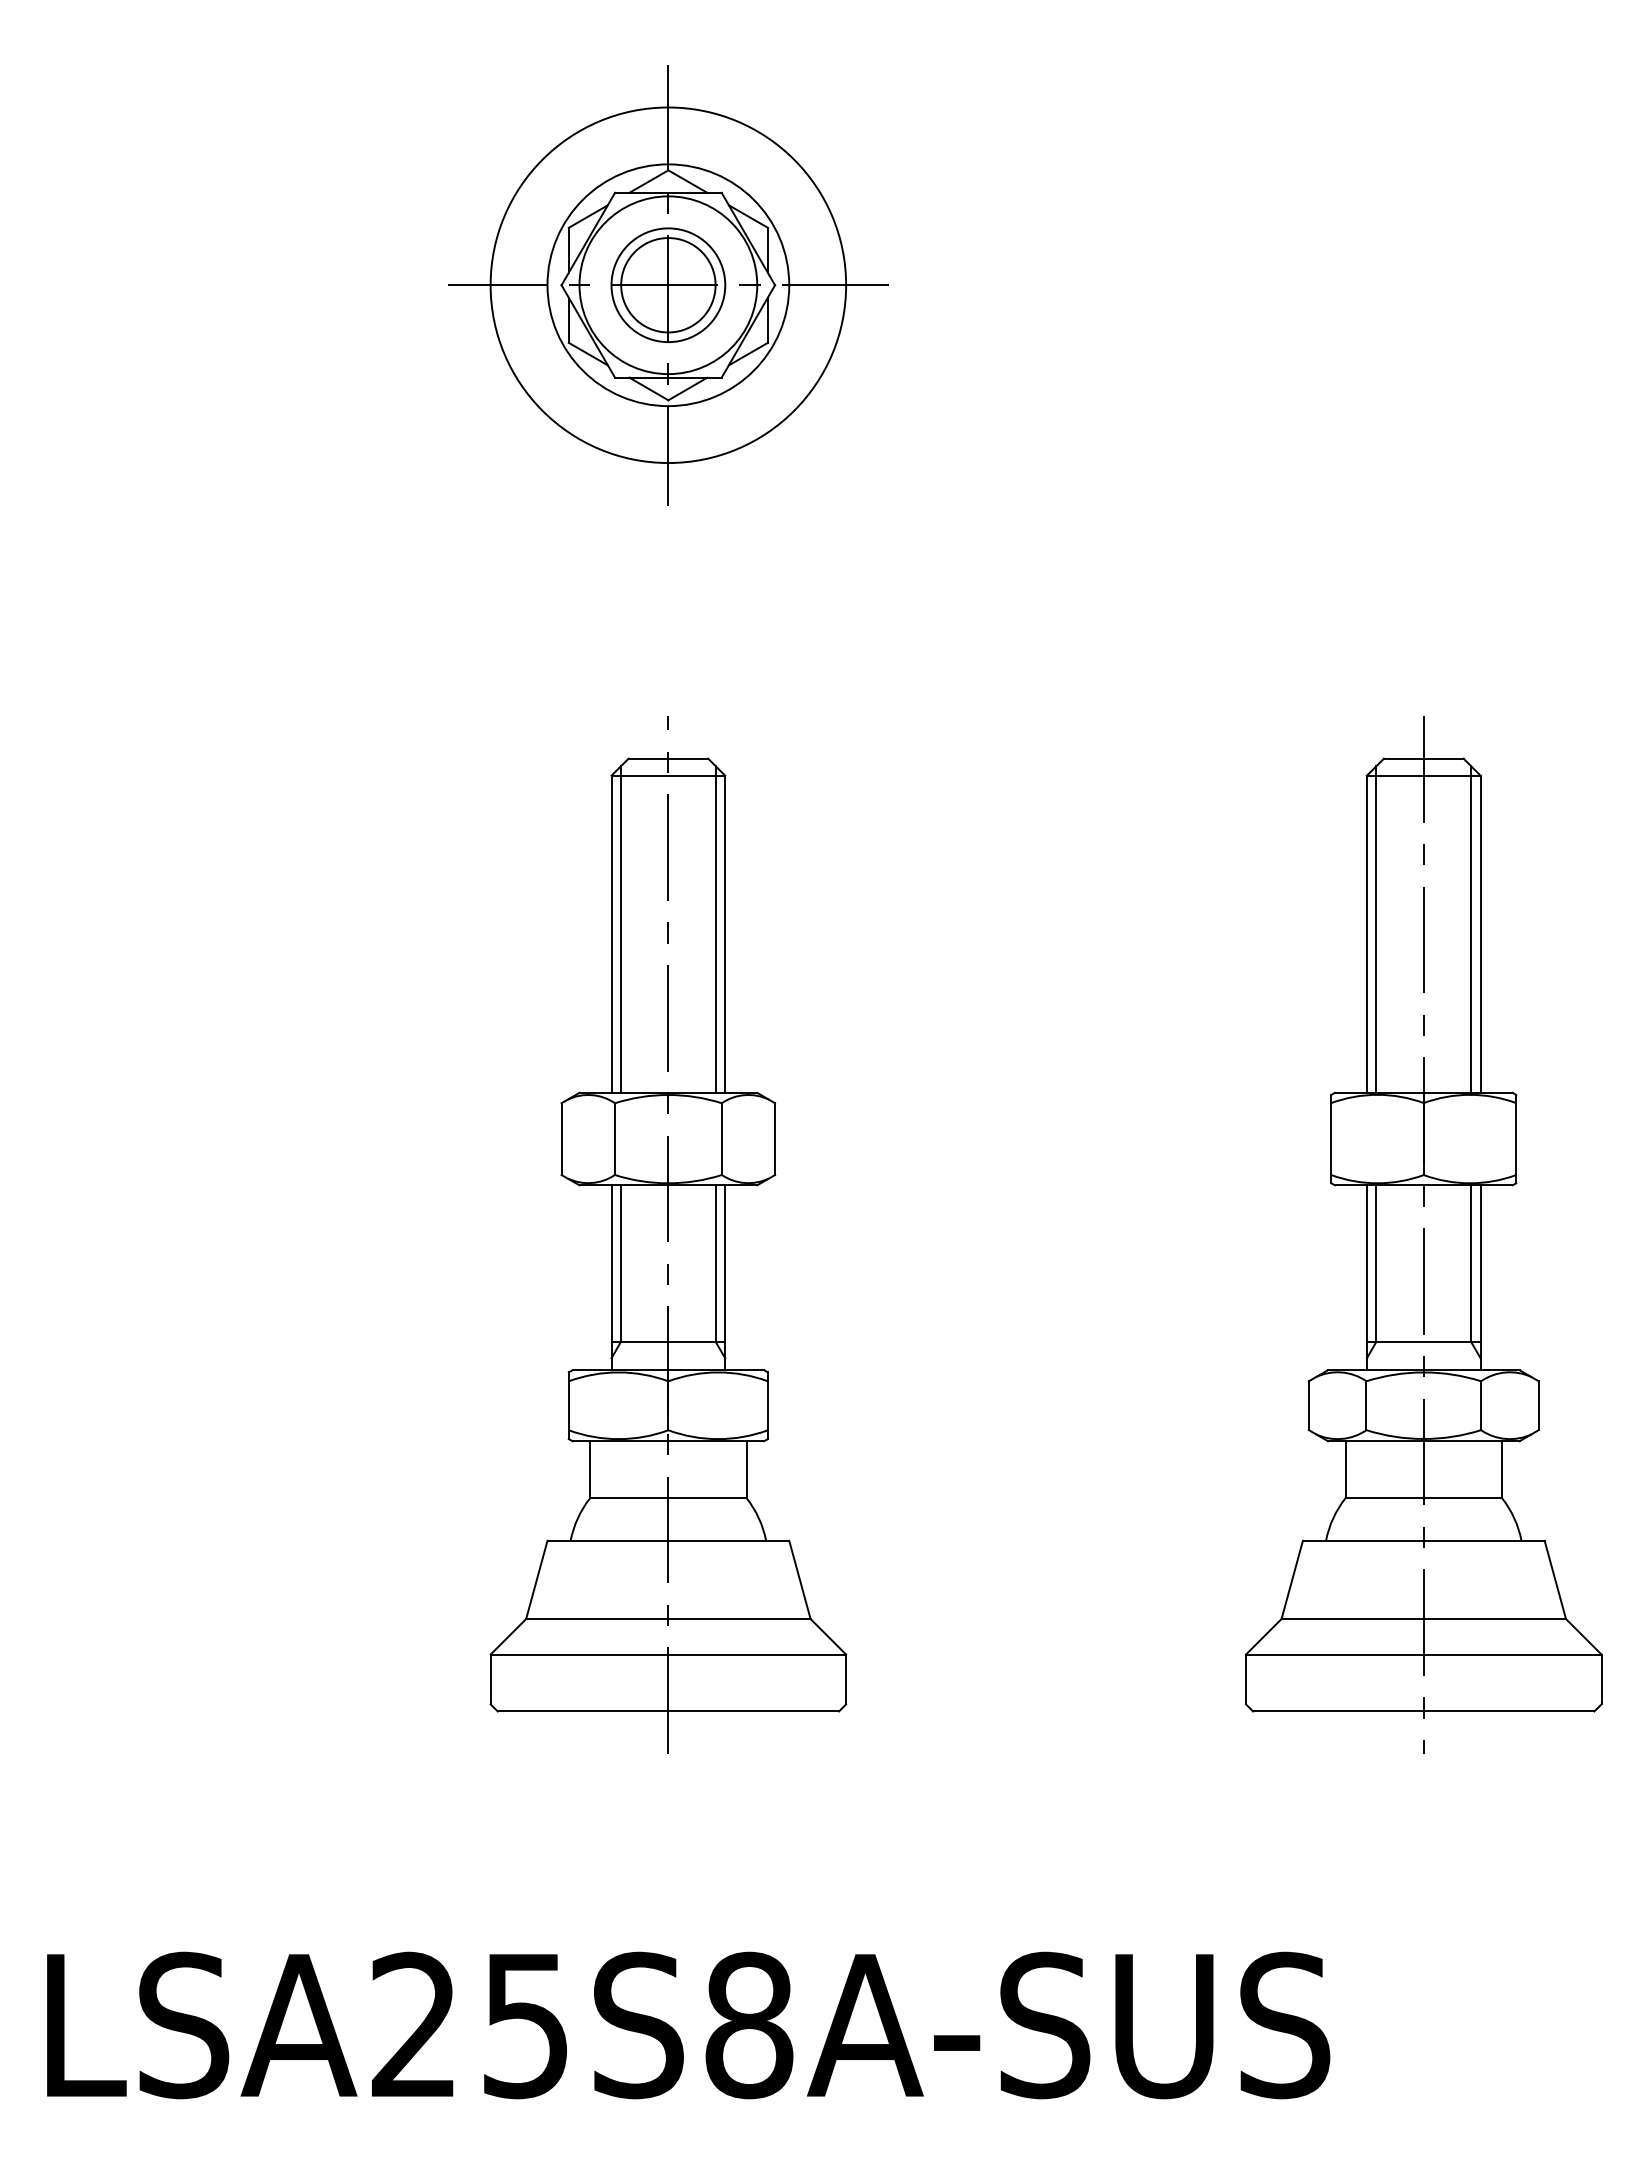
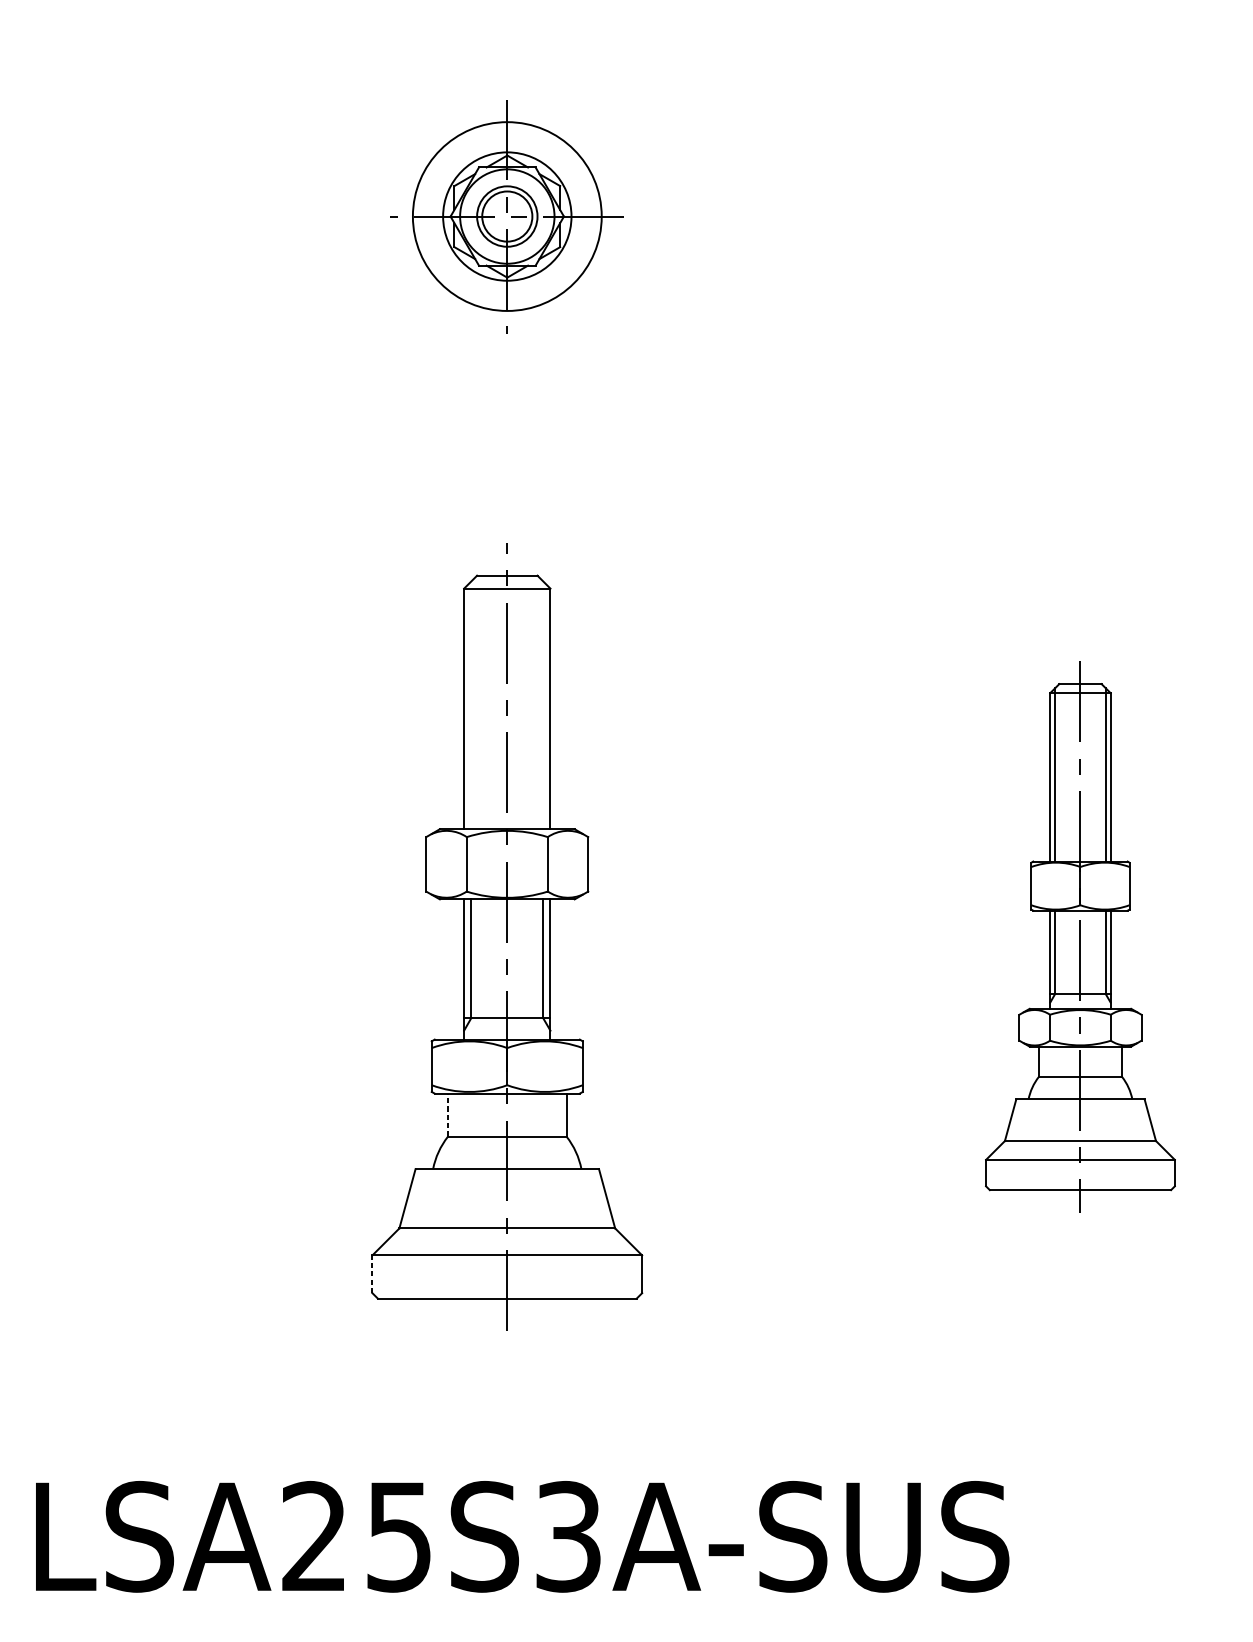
part: (668, 285) -> (507, 216), size x0.7
line: (621, 929) -> (471, 705), removed
line: (715, 929) -> (543, 705), removed
part: (1423, 1234) -> (1080, 936), size x0.7
line: (590, 1469) -> (448, 1114), solid -> dashed
line: (490, 1679) -> (372, 1274), solid -> dashed
text: (749, 2025) -> (568, 1536), LSA25S8A-SUS -> LSA25S3A-SUS

